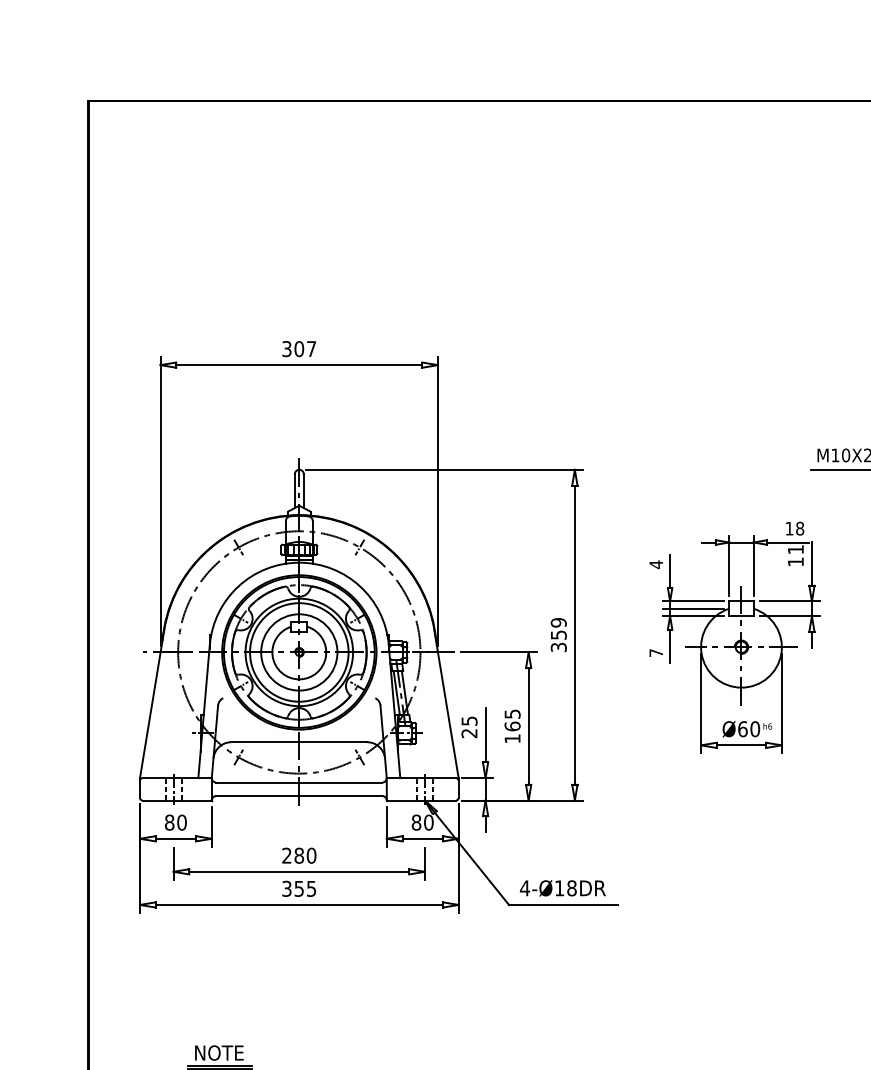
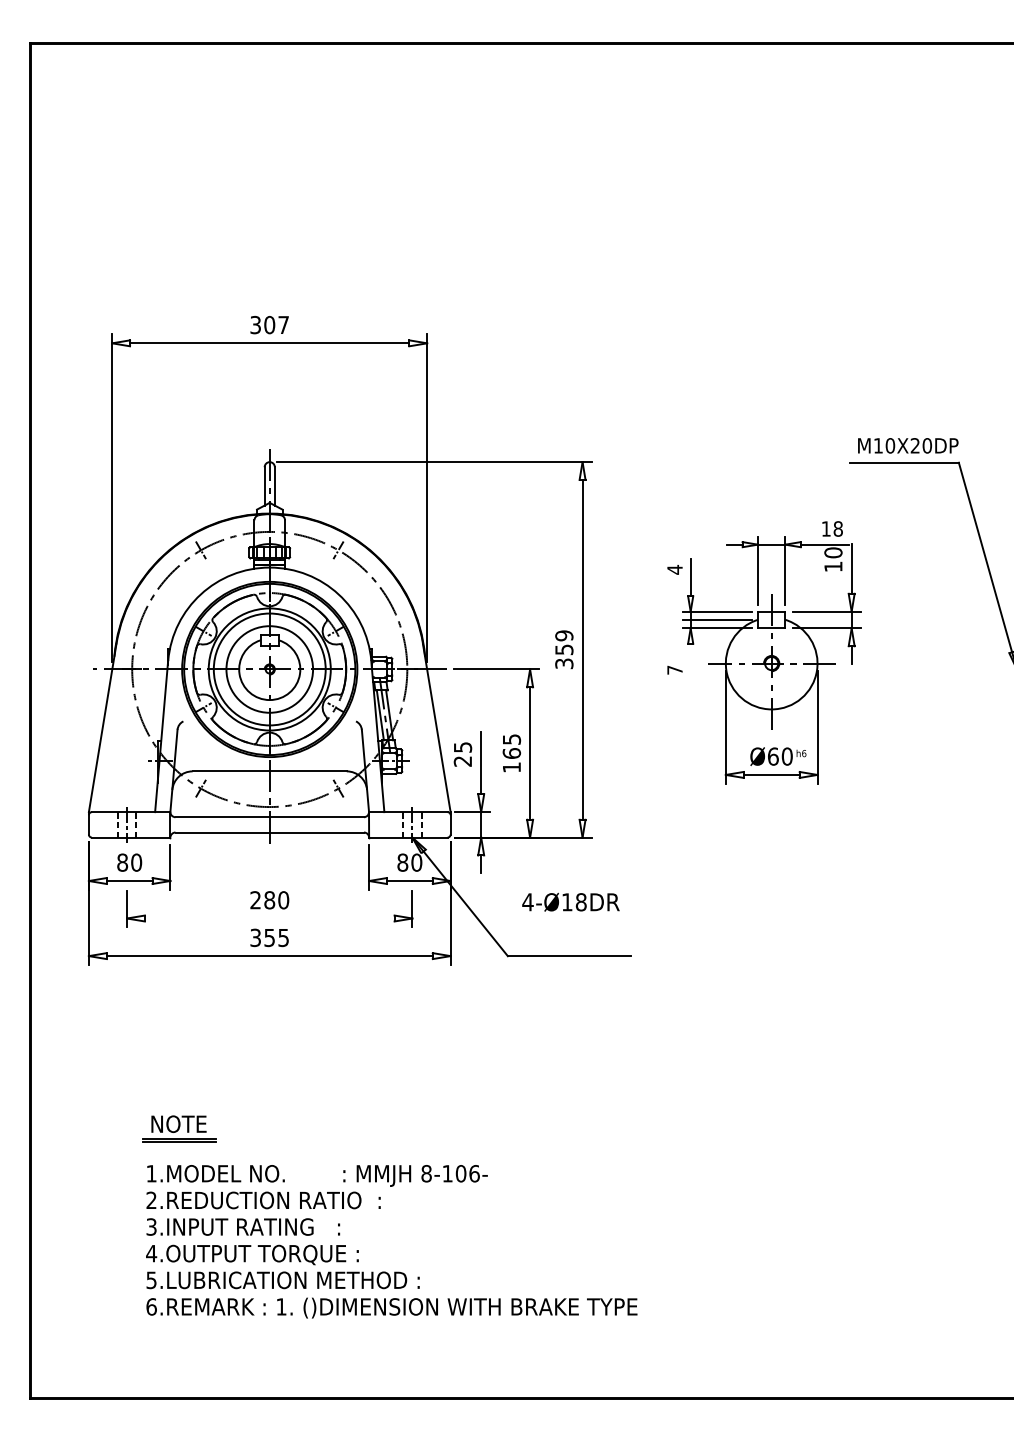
text: (795, 549) -> (833, 552), 11 -> 10
line: (669, 646) -> (690, 662), removed
line: (299, 871) -> (269, 918), removed
text: (562, 887) -> (570, 901), moved

